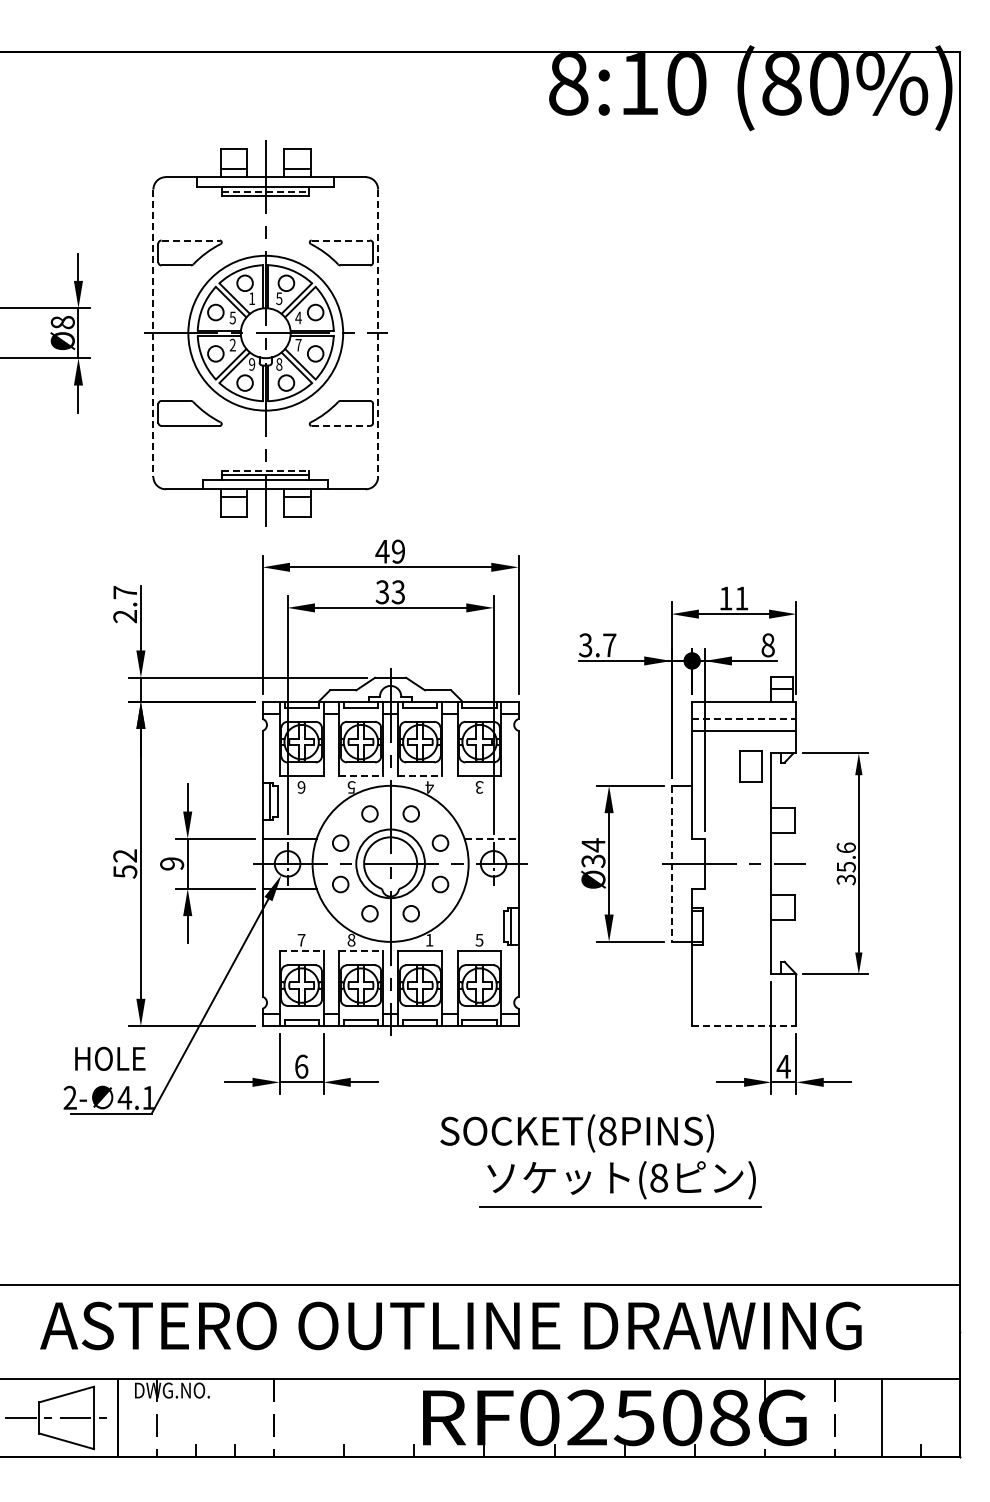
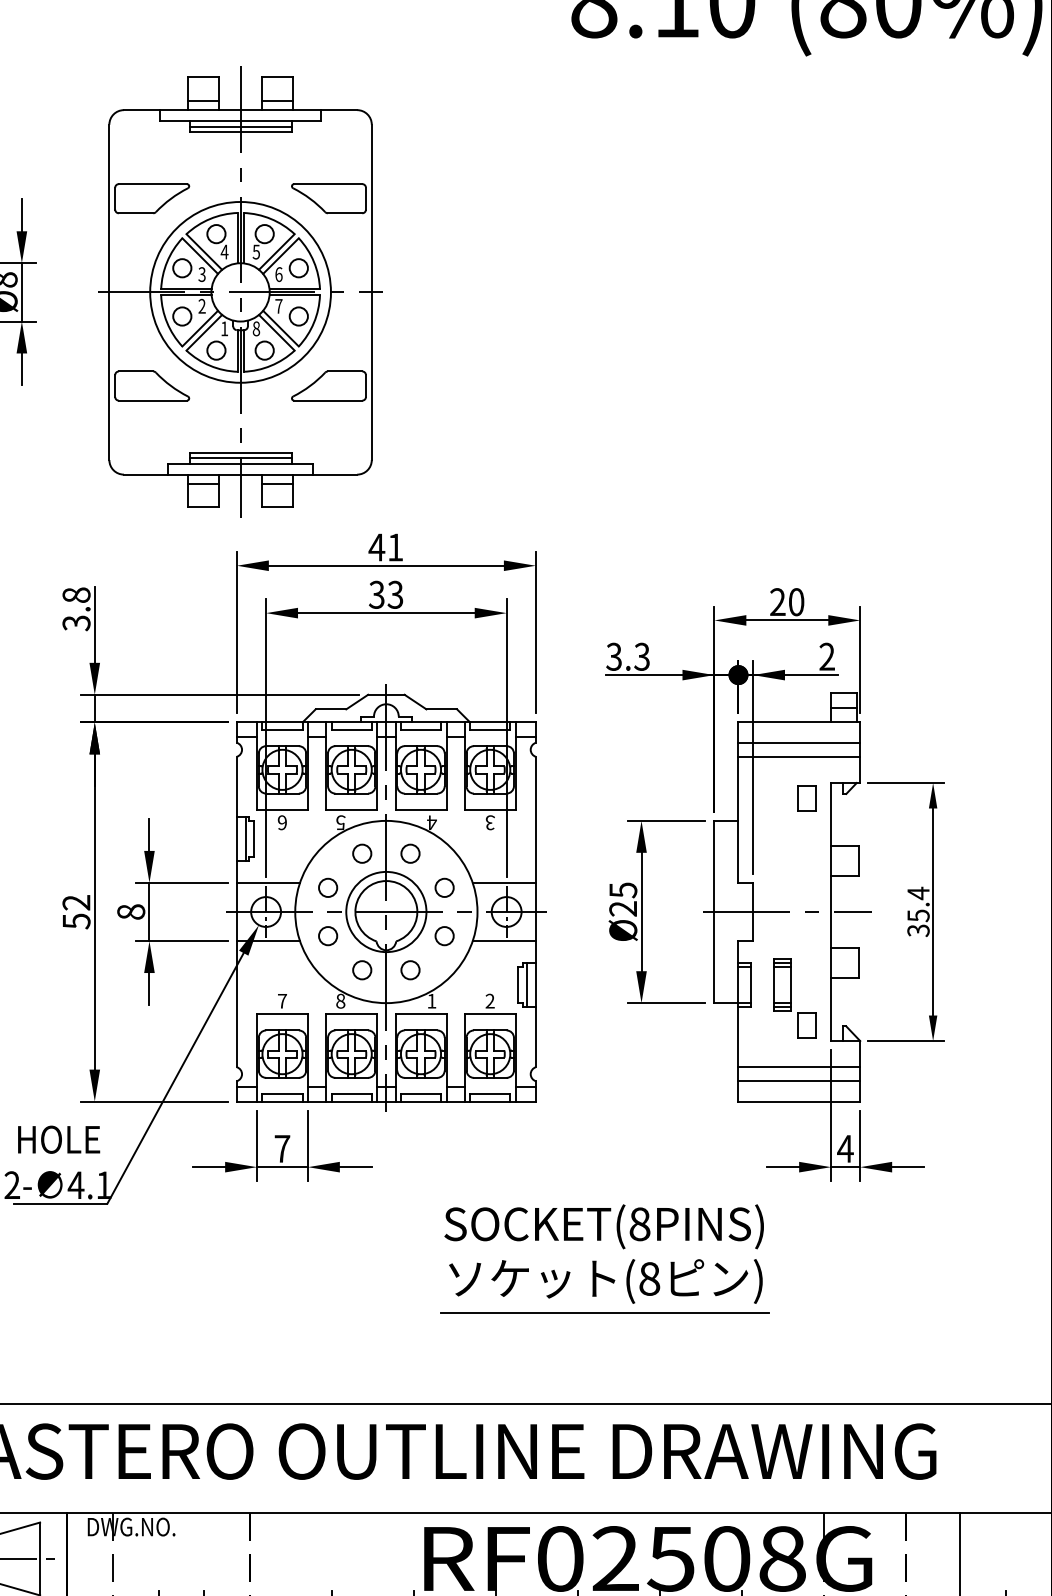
line: (265, 191) -> (240, 126), dashed -> solid
line: (191, 240) -> (153, 184), dashed -> solid
line: (341, 240) -> (329, 184), dashed -> solid
text: (251, 298) -> (223, 251), 1 -> 4
text: (232, 317) -> (201, 274), 5 -> 3
text: (298, 317) -> (278, 274), 4 -> 6
line: (153, 333) -> (109, 292), dashed -> solid
line: (378, 333) -> (372, 292), dashed -> solid
text: (252, 364) -> (225, 328), 9 -> 1
line: (341, 425) -> (329, 400), dashed -> solid
line: (265, 470) -> (240, 452), dashed -> solid
text: (398, 551) -> (395, 547), 49 -> 41
text: (733, 598) -> (786, 602), 11 -> 20
text: (125, 604) -> (76, 609), 2.7 -> 3.8
text: (609, 645) -> (641, 657), 3.7 -> 3.3
text: (767, 645) -> (826, 657), 8 -> 2
line: (744, 719) -> (799, 743), dashed -> solid
part: (750, 766) -> (806, 798), size x0.71
line: (360, 776) -> (351, 810), dashed -> solid
line: (420, 776) -> (421, 810), dashed -> solid
line: (492, 838) -> (505, 882), dashed -> solid
text: (845, 847) -> (917, 892), 35.6 -> 35.4
text: (593, 853) -> (623, 899), Ø34 -> Ø25
text: (172, 863) -> (131, 911), 9 -> 8
line: (671, 864) -> (714, 912), dashed -> solid
line: (491, 888) -> (504, 940), added
part: (740, 937) -> (794, 998), added
text: (479, 939) -> (490, 1000), 5 -> 2
line: (301, 951) -> (282, 1014), dashed -> solid
line: (360, 951) -> (351, 1014), dashed -> solid
line: (744, 996) -> (799, 1066), added
line: (744, 1008) -> (799, 1080), added
line: (744, 1026) -> (799, 1101), dashed -> solid
text: (301, 1066) -> (282, 1148), 6 -> 7
part: (620, 1184) -> (604, 1286), moved

